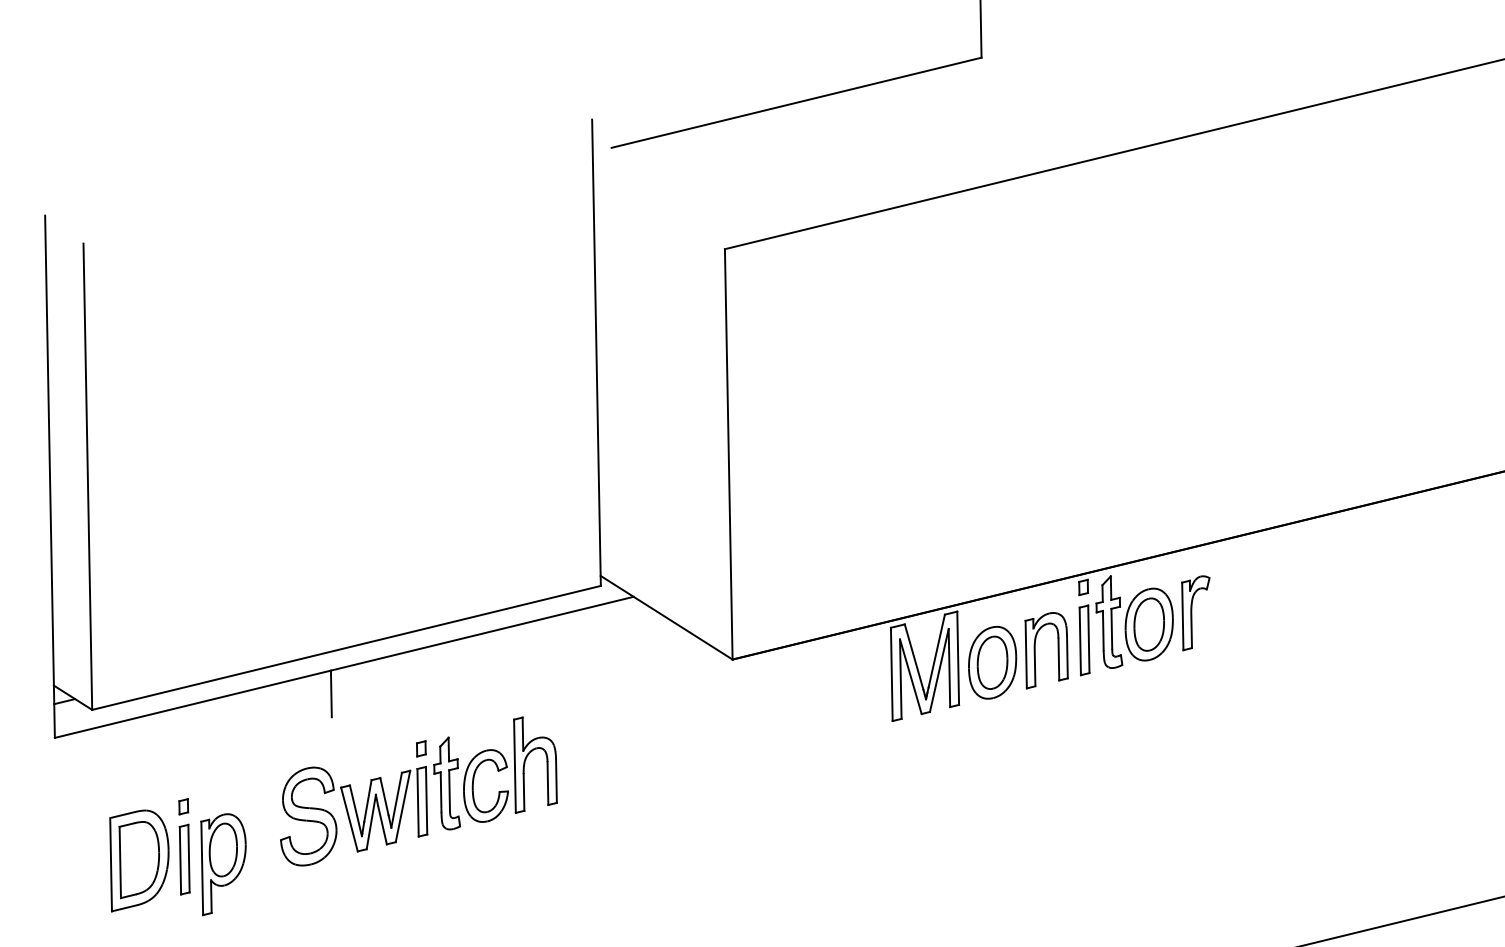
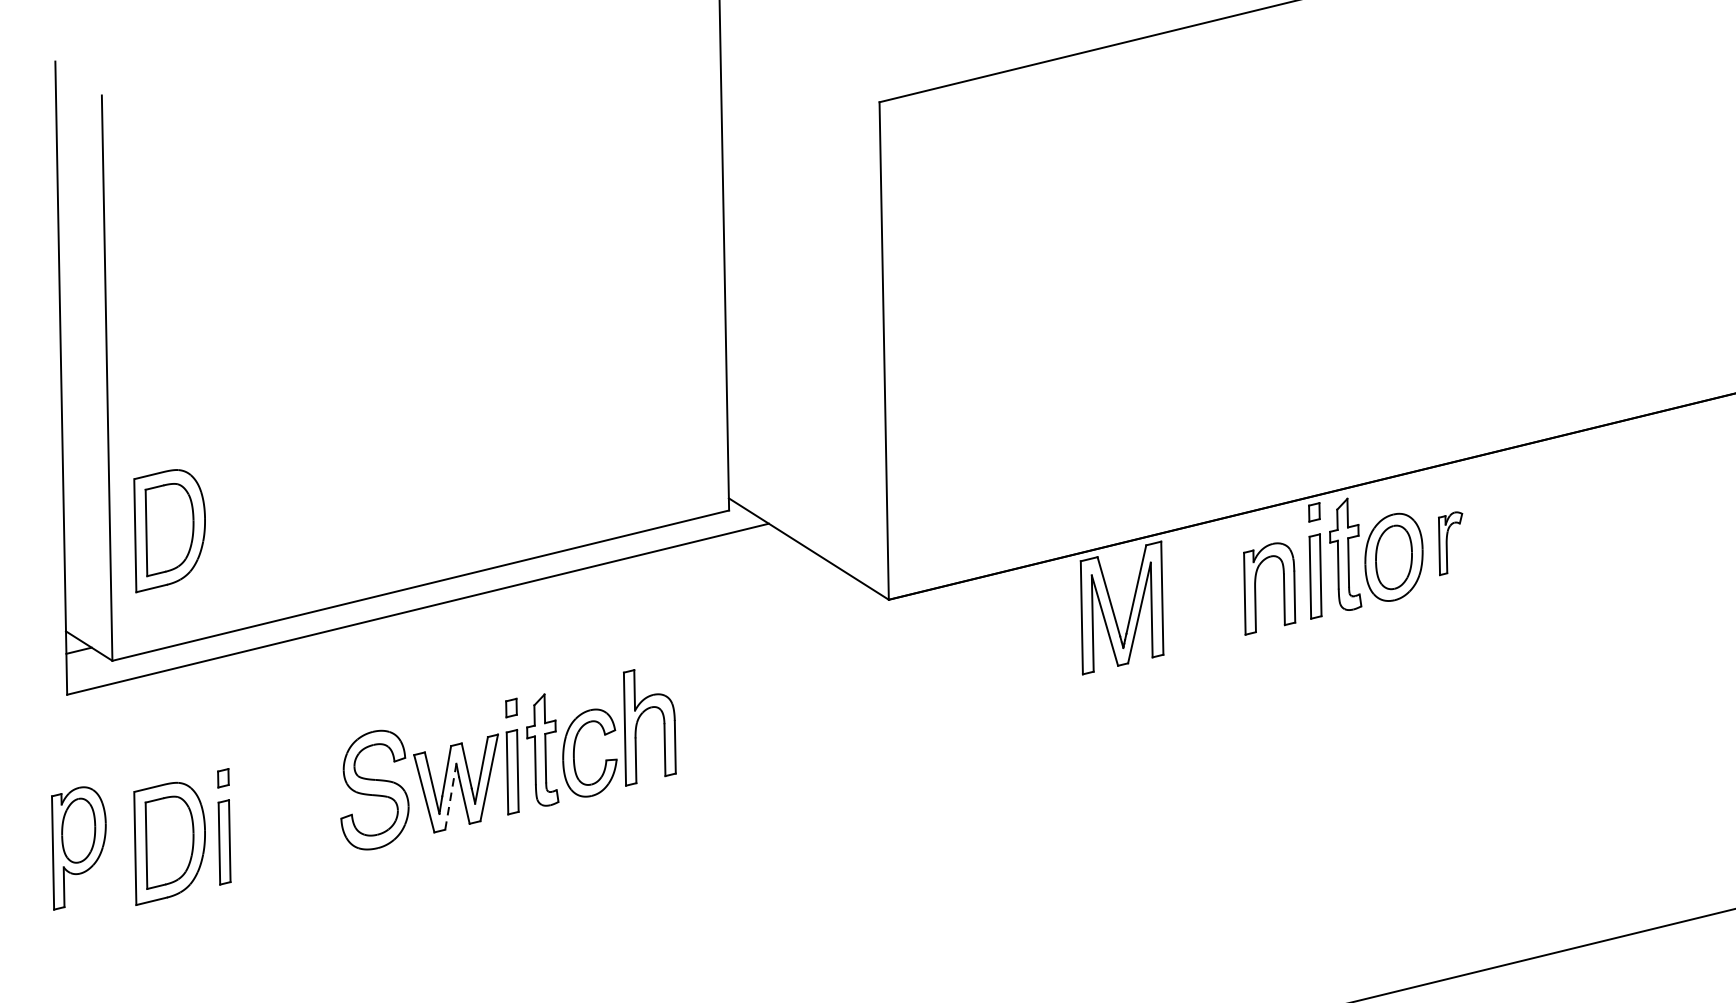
part: (139, 602) -> (169, 530), added
part: (1195, 613) -> (1450, 543), size x0.7
part: (992, 662) -> (1203, 603), removed
line: (330, 693) -> (401, 640), removed
line: (371, 822) -> (451, 797), solid -> dashed
part: (223, 864) -> (78, 848), moved

